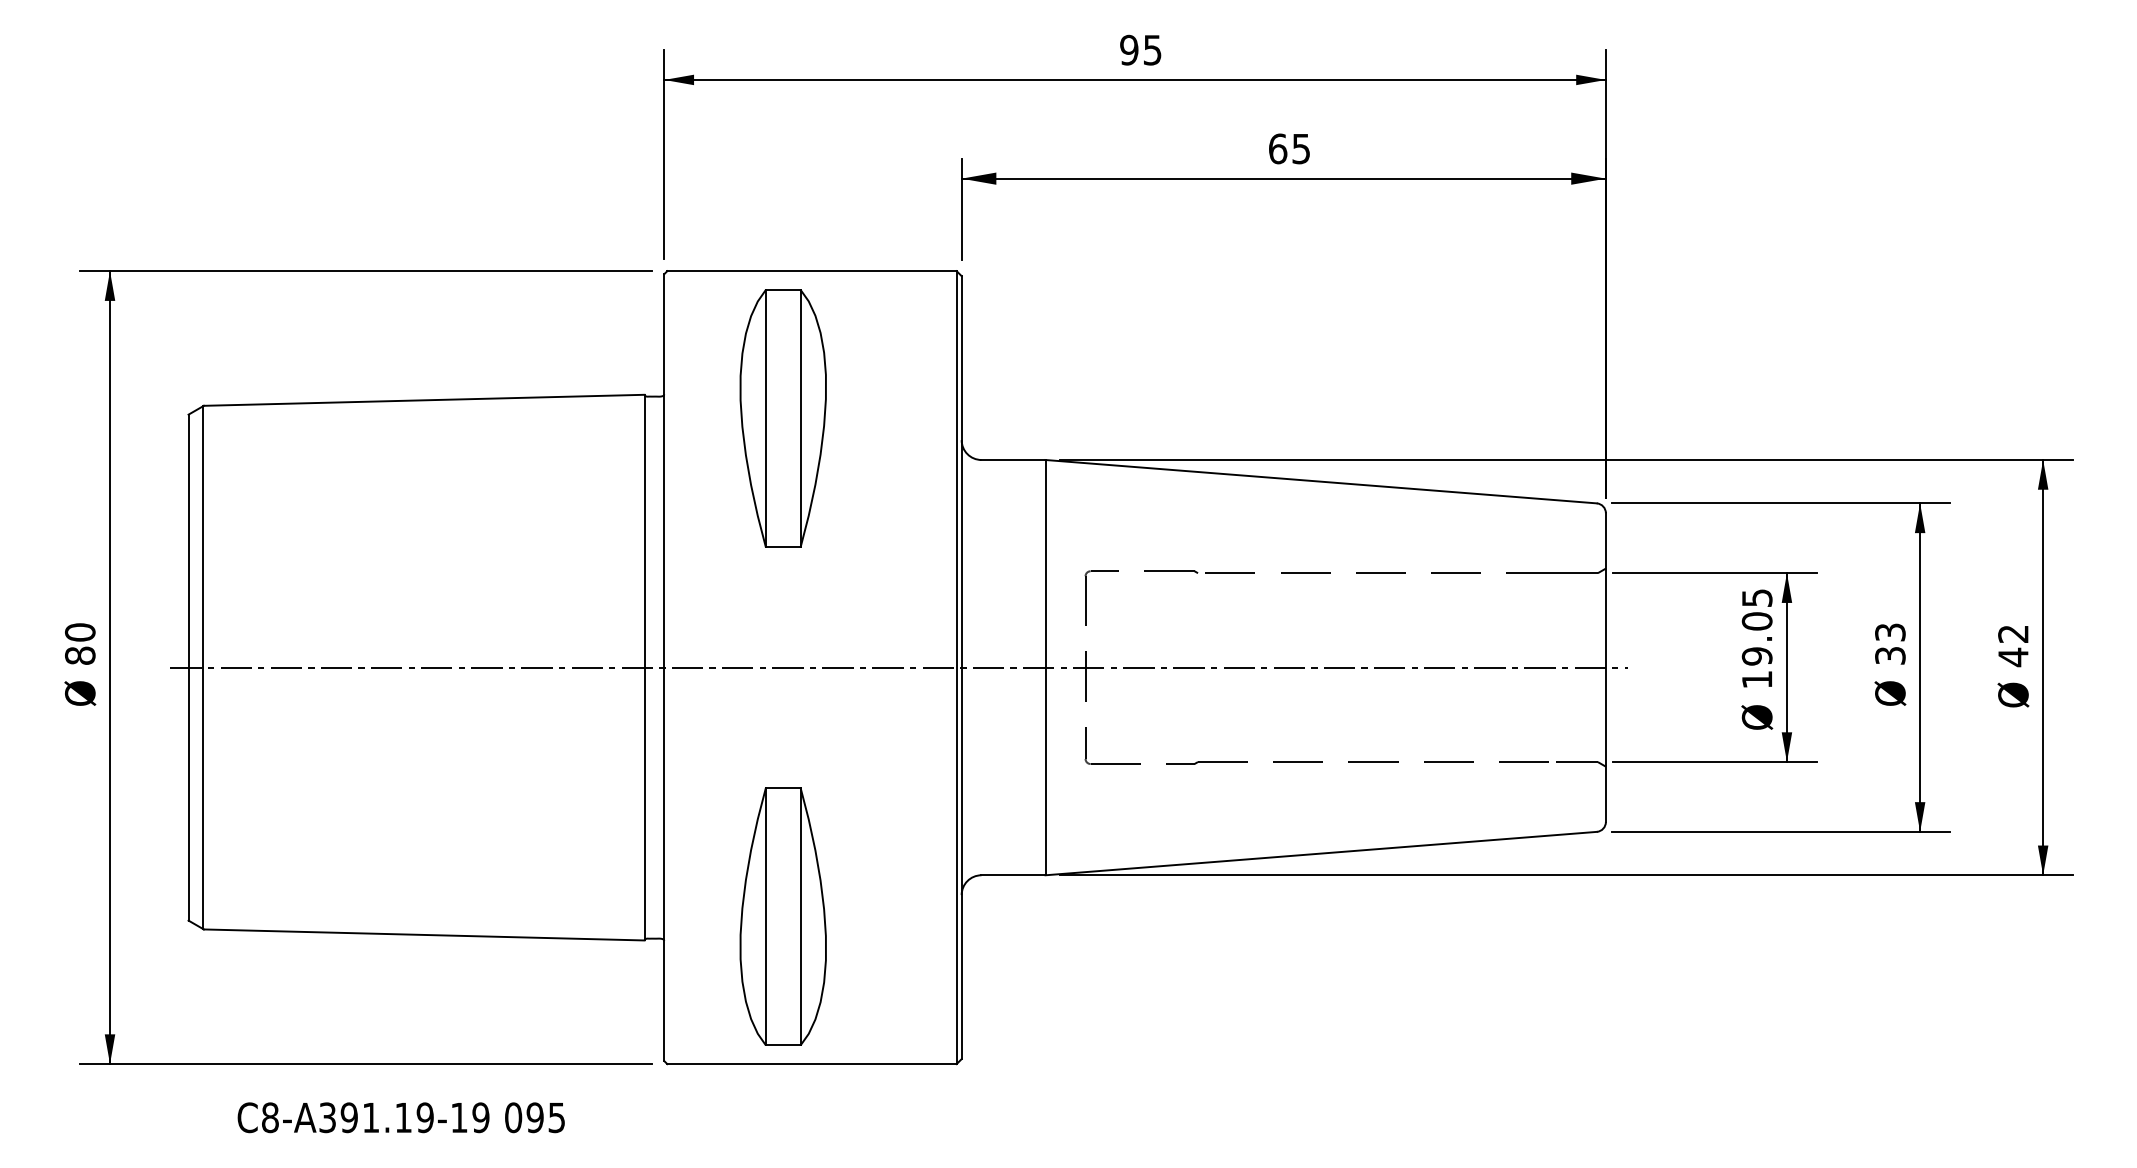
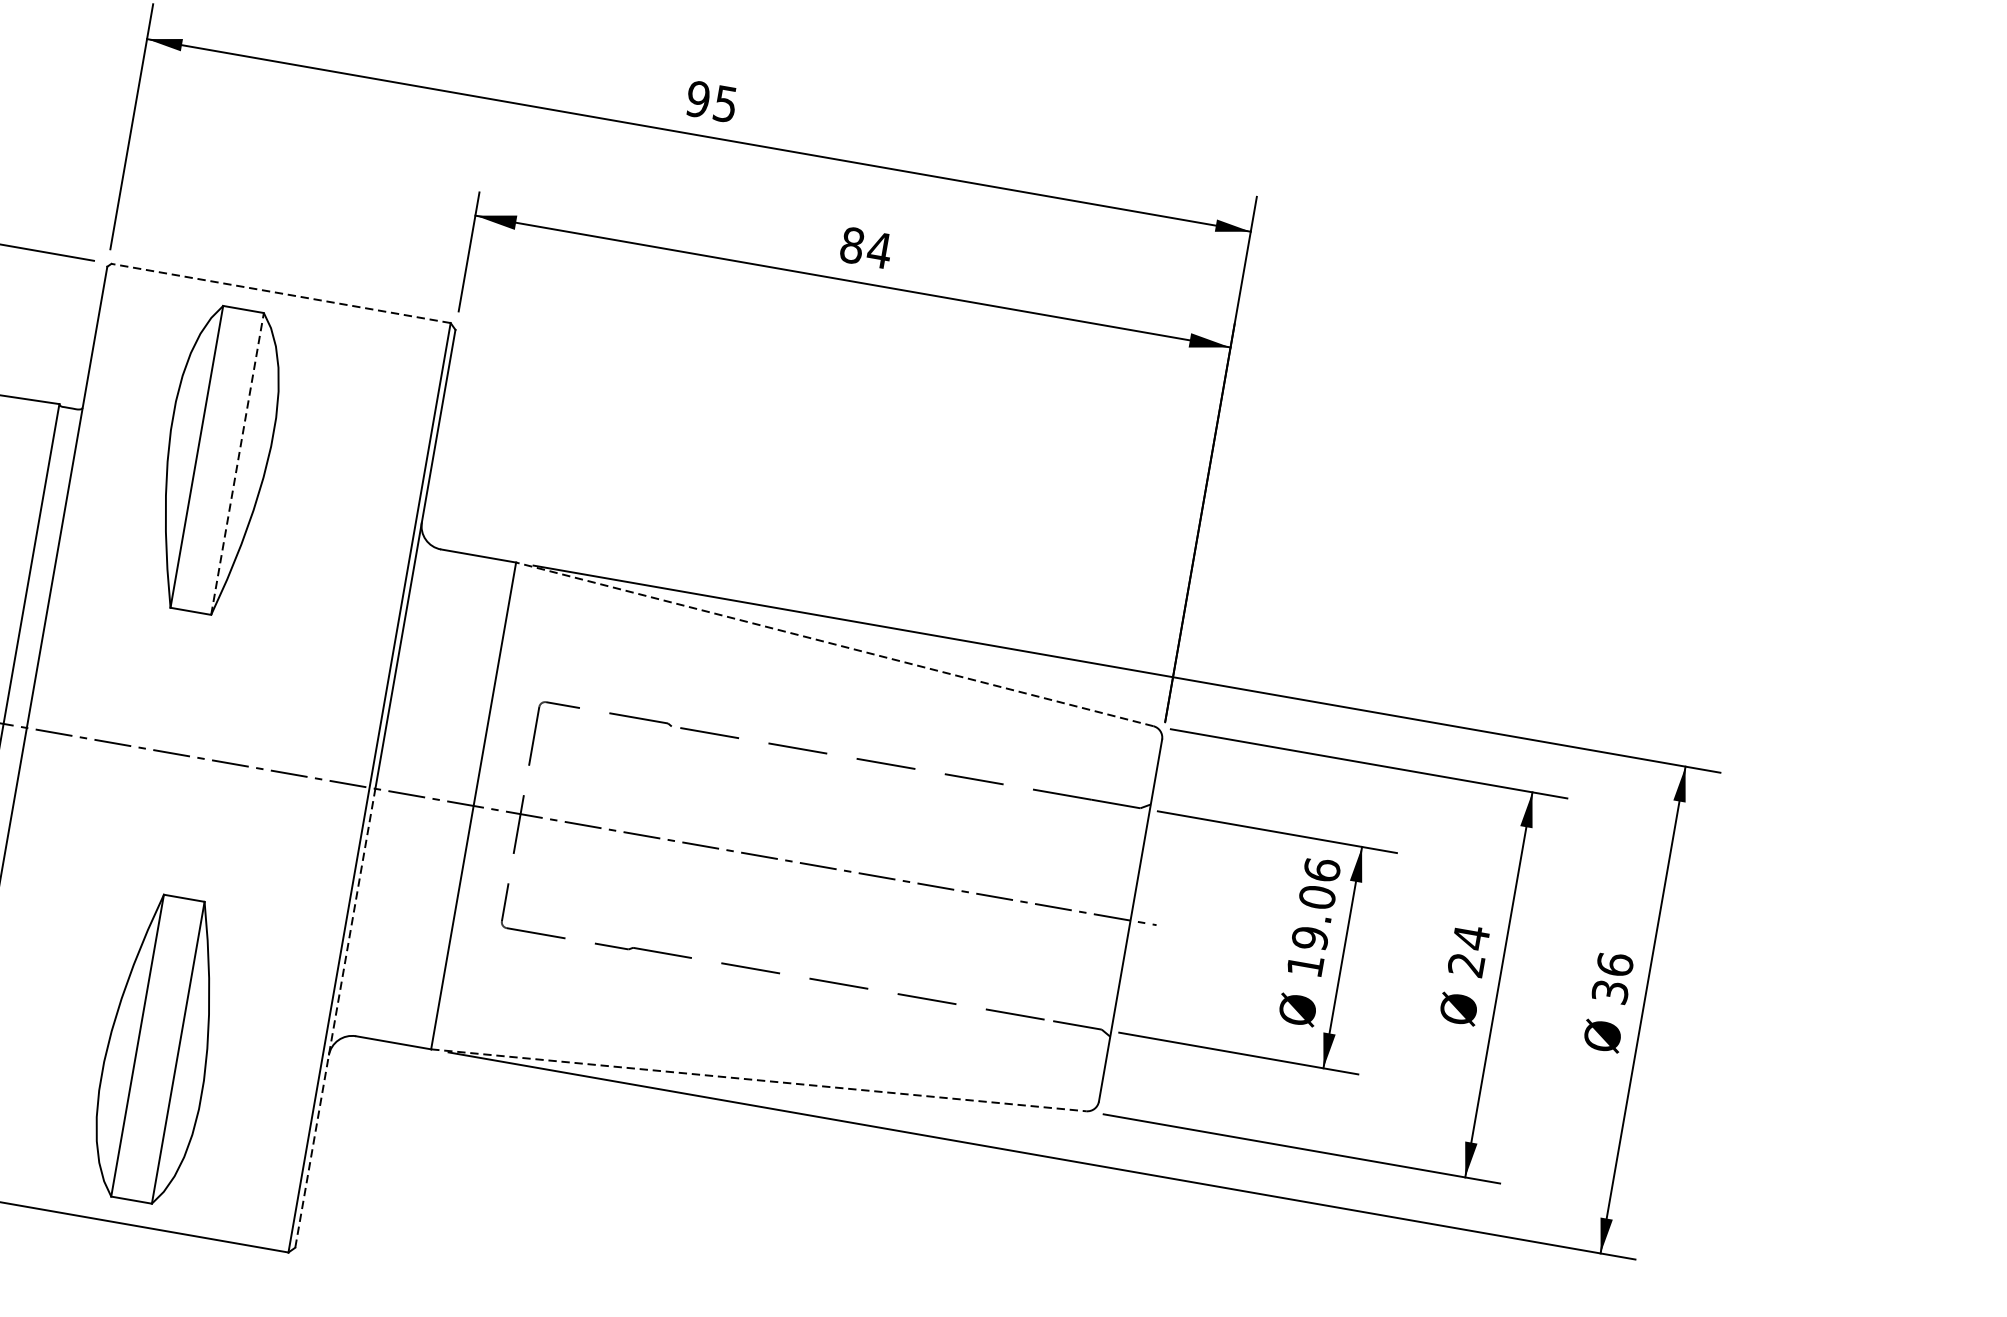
text: (1289, 148) -> (865, 247), 65 -> 84
line: (812, 271) -> (281, 293), solid -> dashed
line: (800, 418) -> (237, 463), solid -> dashed
line: (1320, 481) -> (834, 644), solid -> dashed
text: (1756, 597) -> (1321, 869), 19.05 -> 19.06
text: (1890, 643) -> (1469, 950), 33 -> 24
text: (2013, 645) -> (1612, 978), 42 -> 36
line: (1321, 853) -> (759, 1080), solid -> dashed
line: (961, 863) -> (335, 1018), solid -> dashed
part: (782, 916) -> (157, 1048), moved

